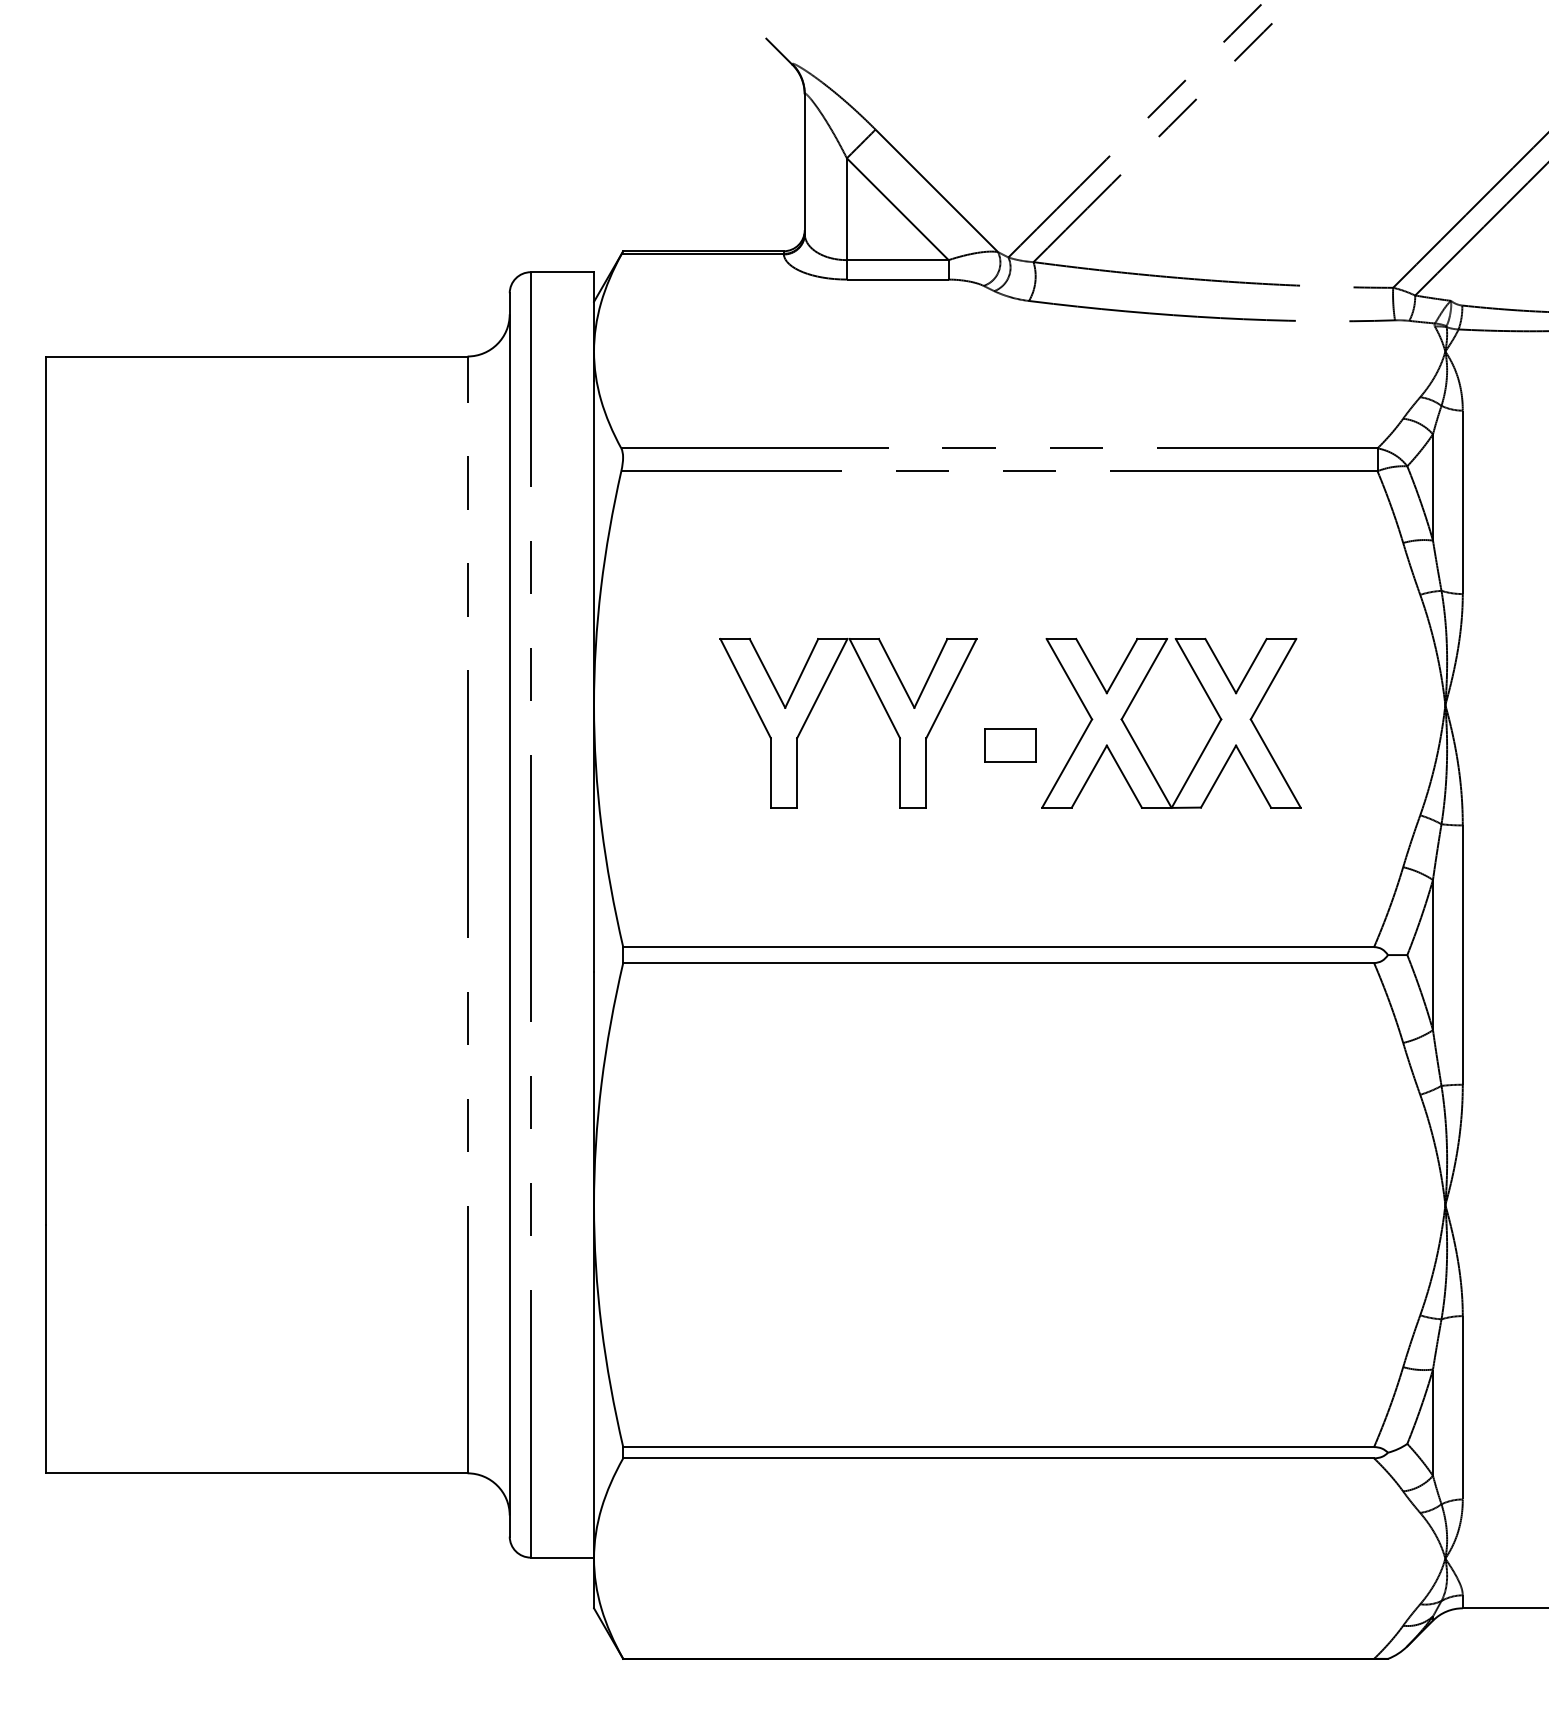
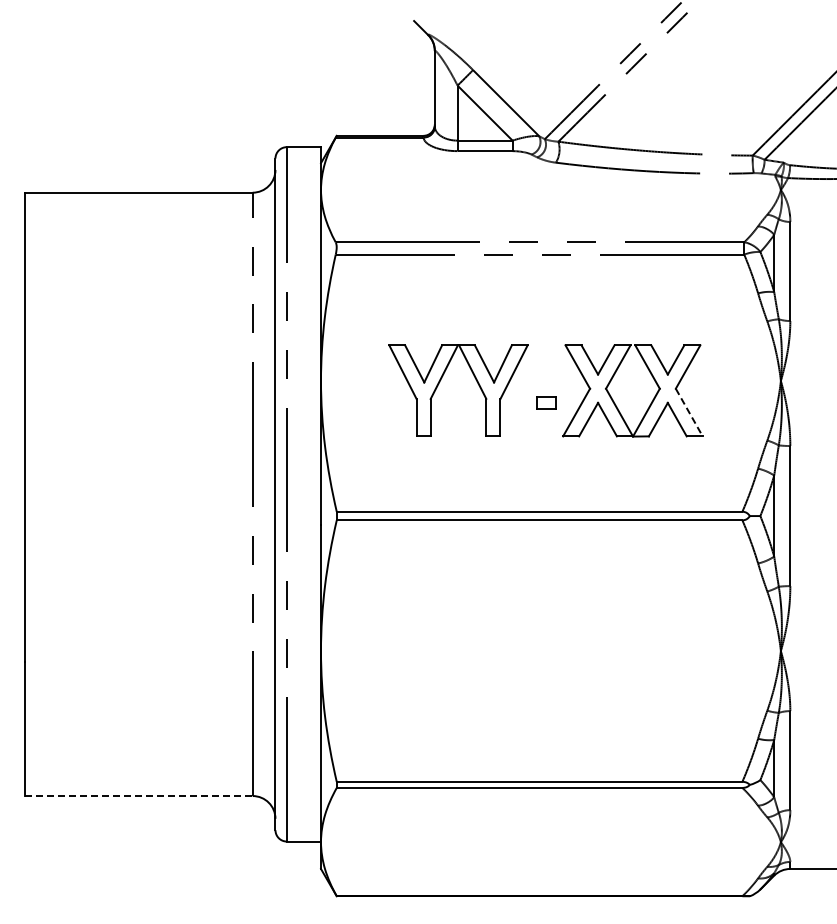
part: (1009, 744) -> (545, 402), size x0.7
line: (1276, 765) -> (689, 413), solid -> dashed
line: (256, 1474) -> (138, 796), solid -> dashed

